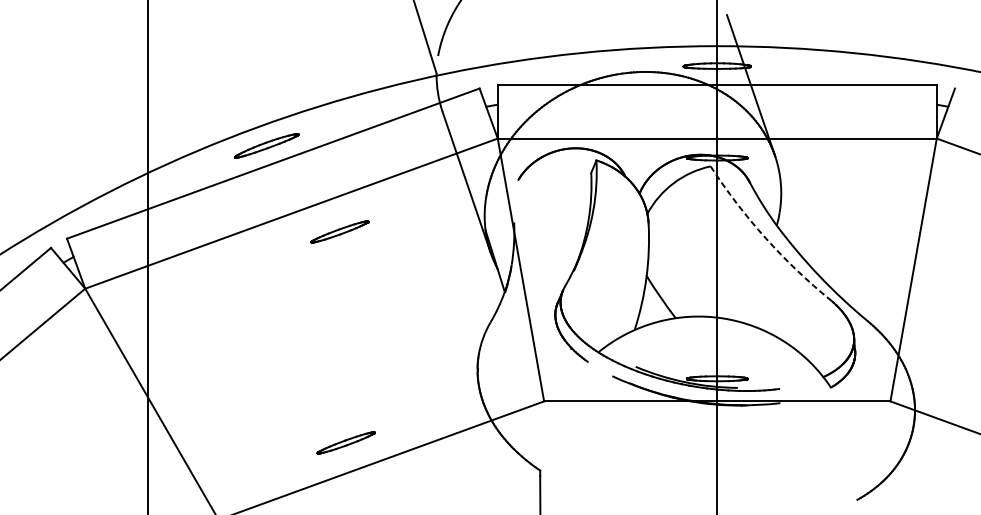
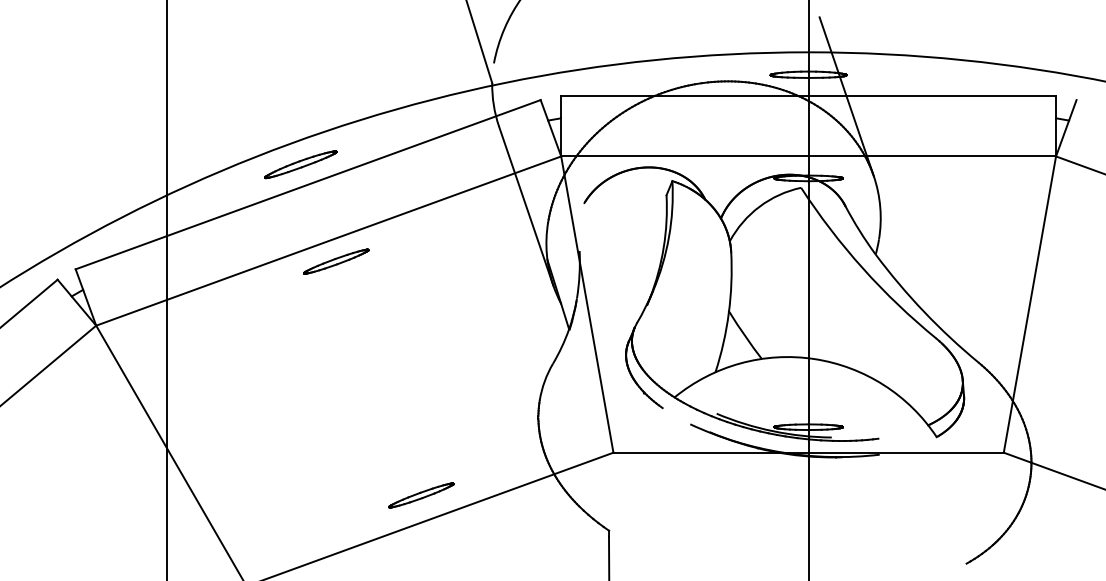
part: (340, 231) -> (336, 261), moved
arc: (765, 237) -> (863, 268), dashed -> solid
part: (346, 442) -> (421, 495), moved

